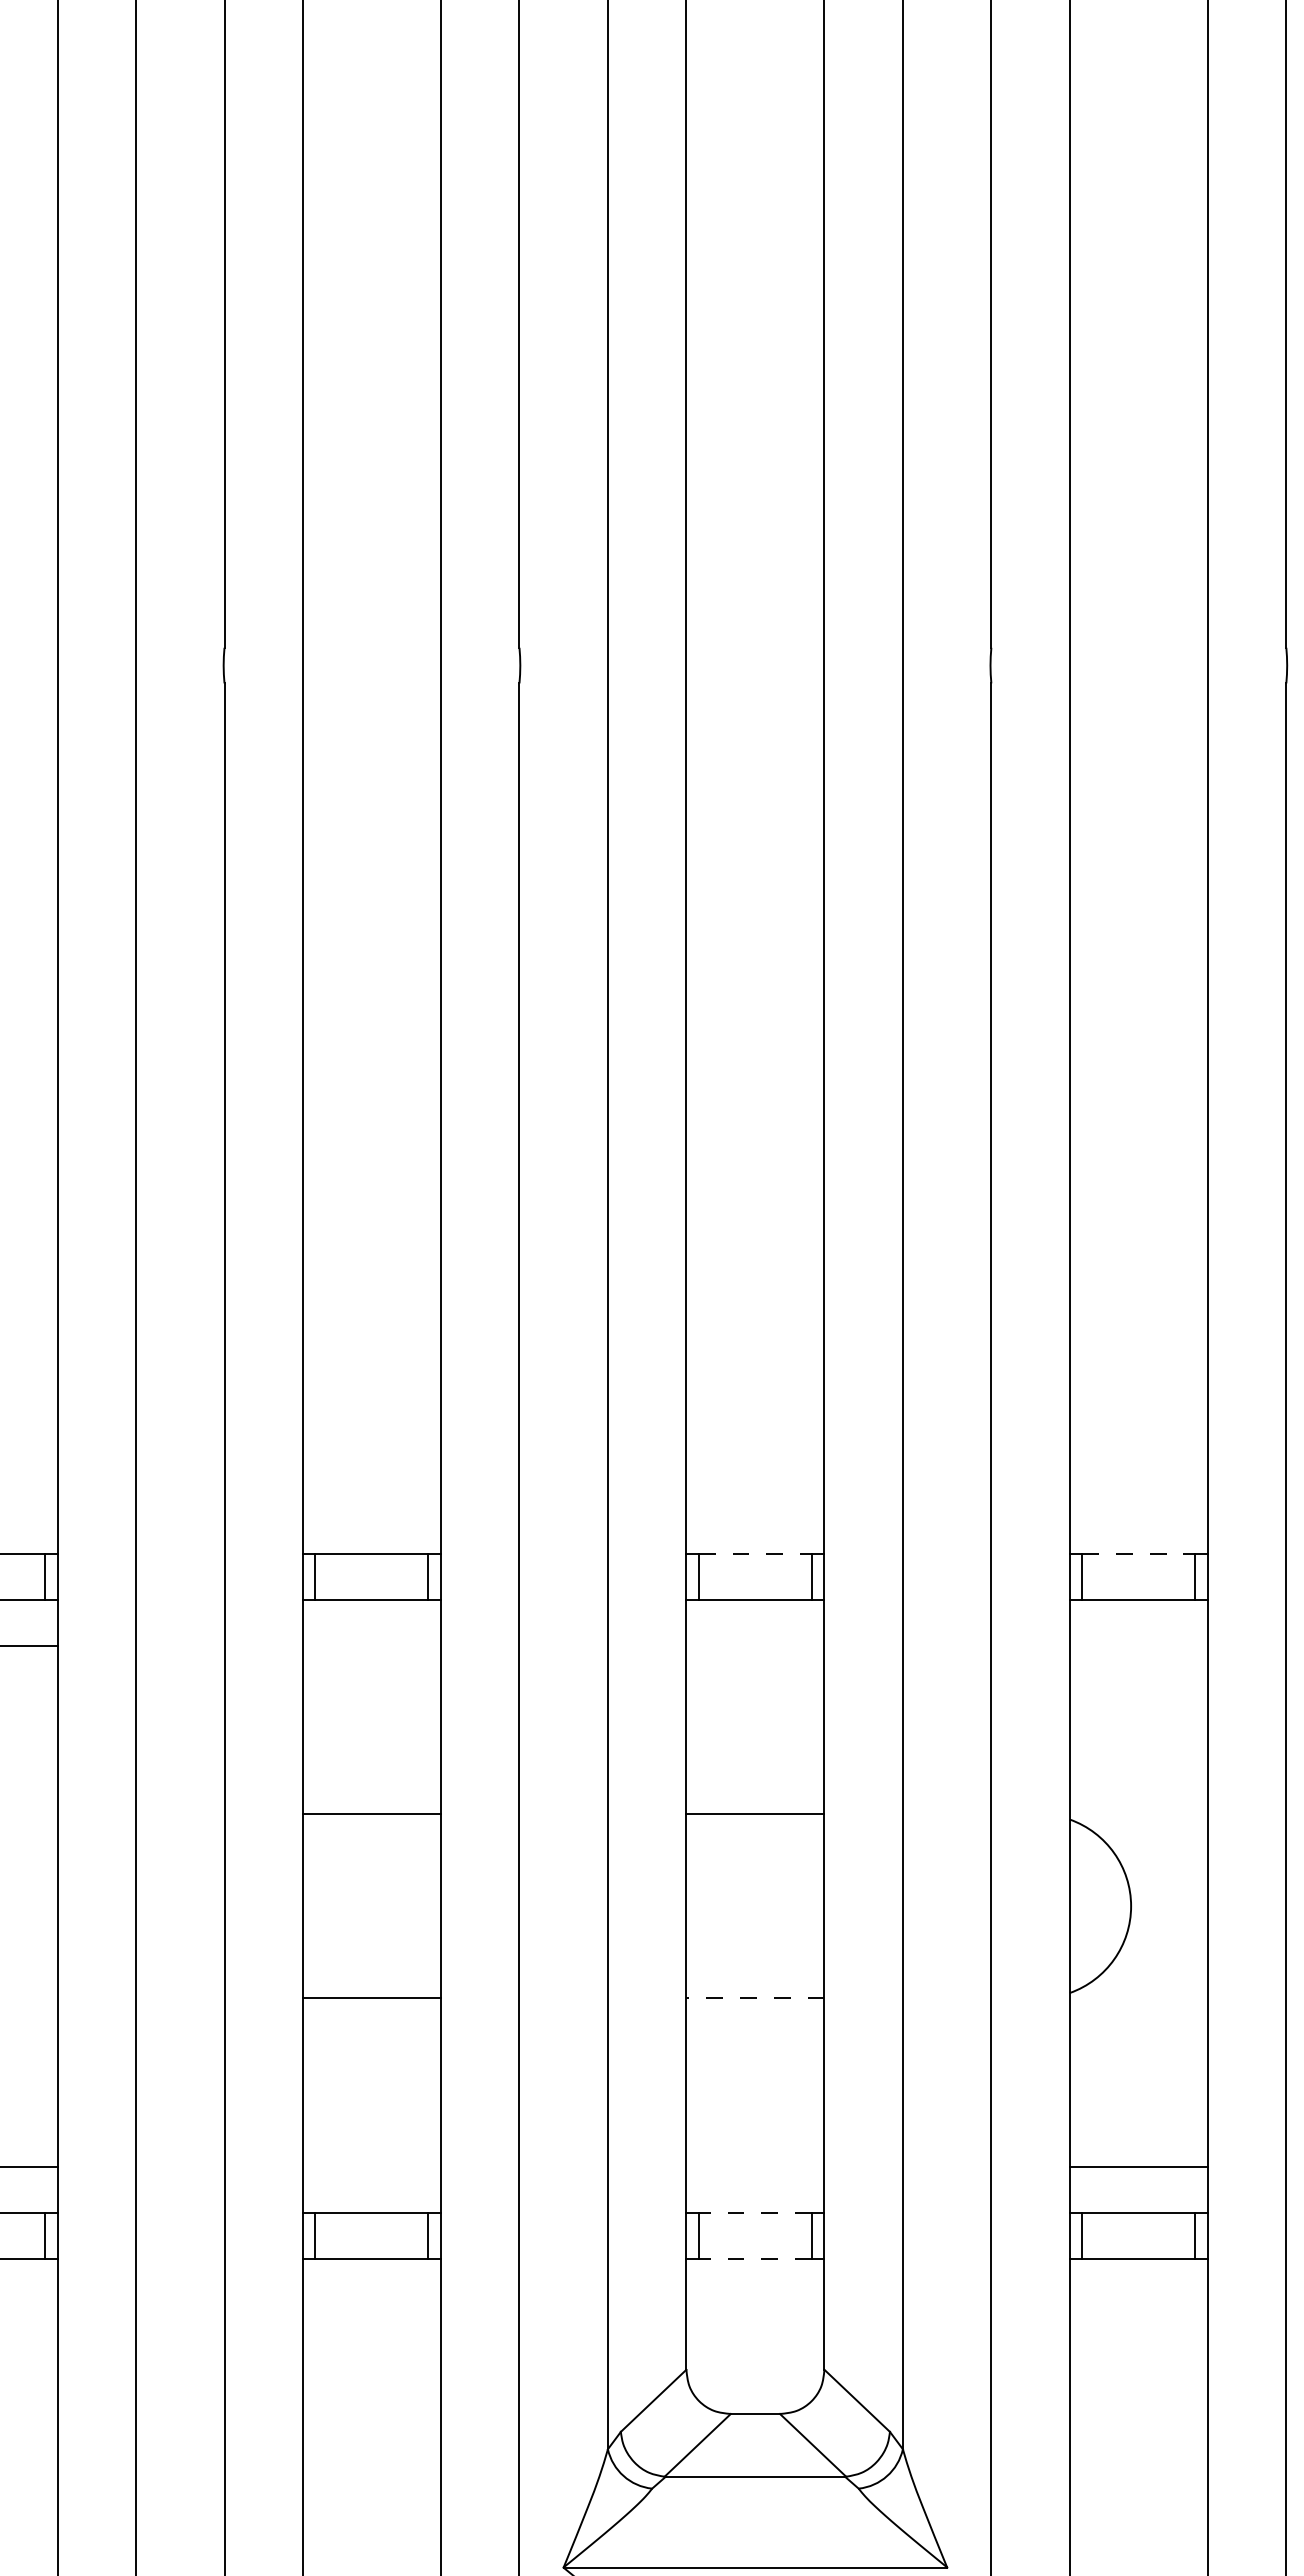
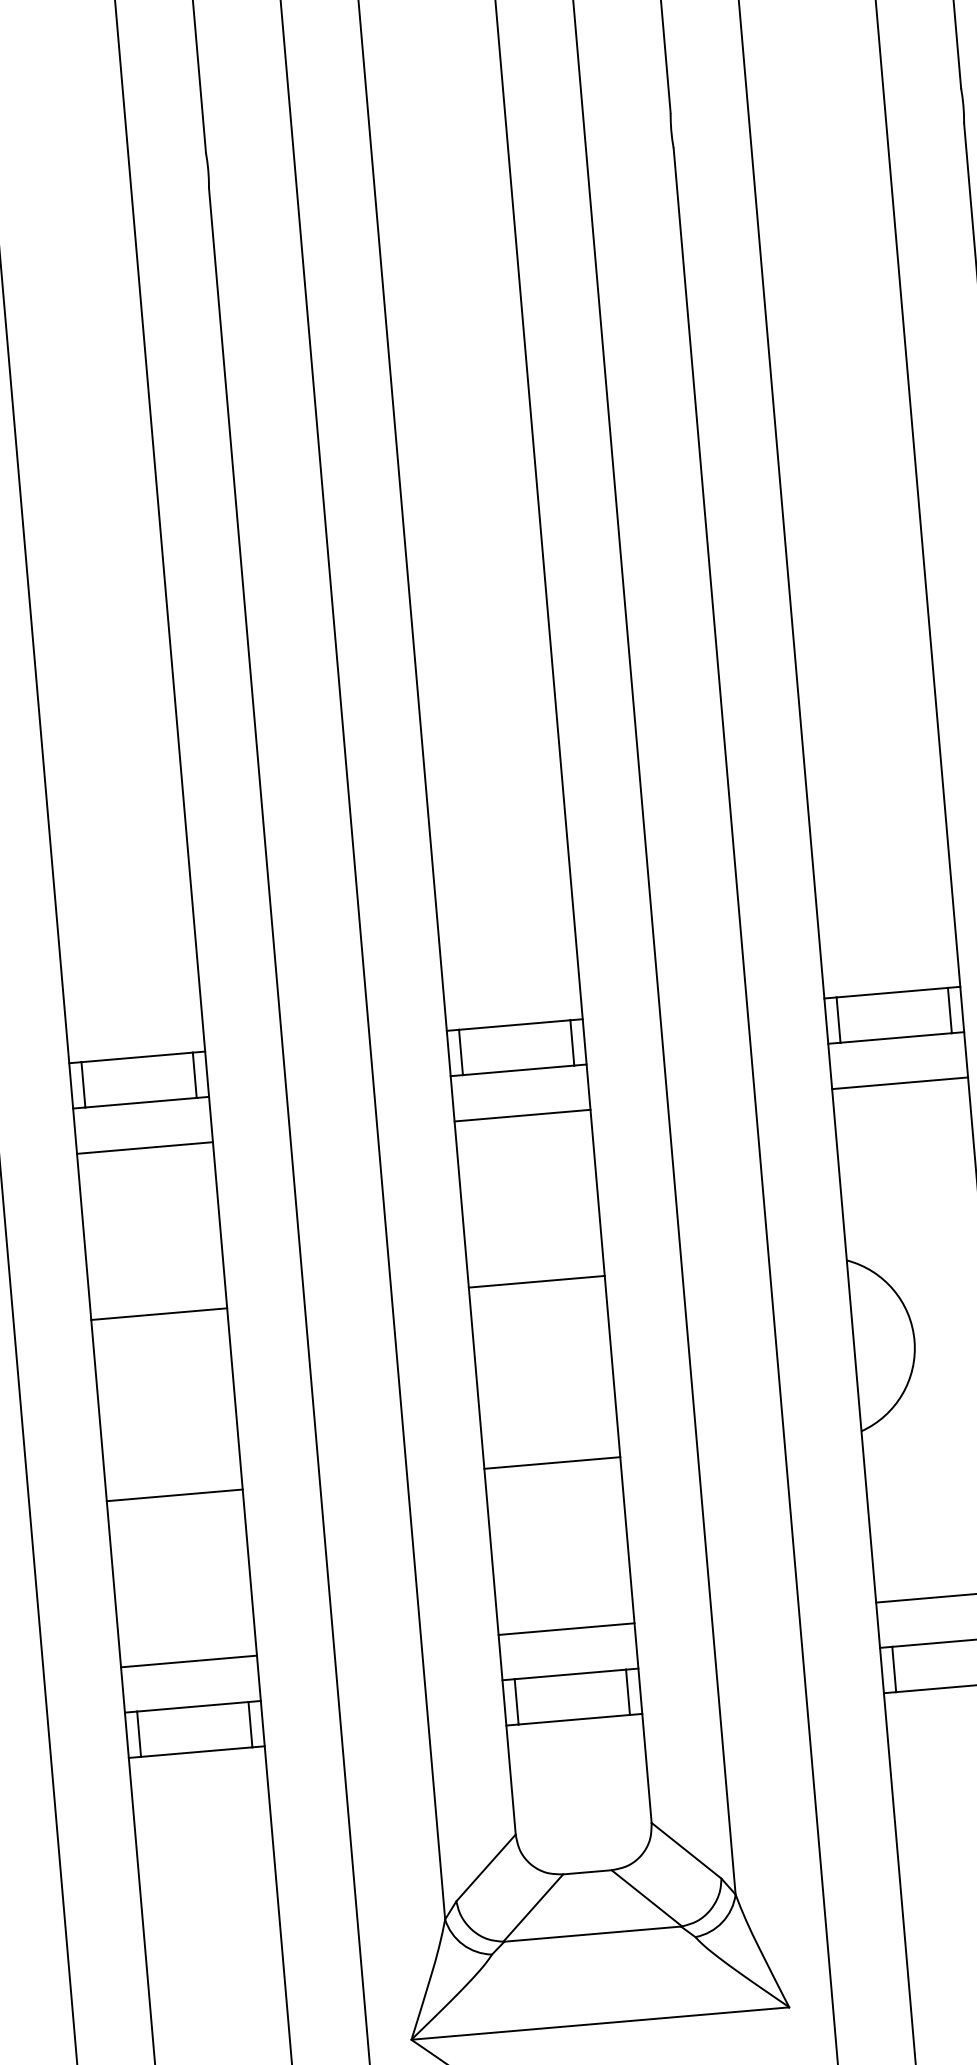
line: (755, 1553) -> (514, 1024), dashed -> solid
line: (1138, 1553) -> (891, 992), dashed -> solid
line: (371, 1645) -> (144, 1147), added
line: (755, 1645) -> (522, 1115), added
line: (1138, 1645) -> (899, 1083), added
line: (754, 1998) -> (551, 1463), dashed -> solid
line: (371, 2167) -> (188, 1661), added
line: (755, 2167) -> (566, 1629), added
line: (755, 2213) -> (570, 1674), dashed -> solid
line: (755, 2259) -> (574, 1720), dashed -> solid

